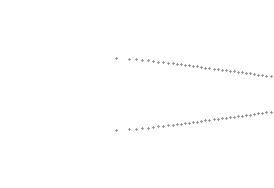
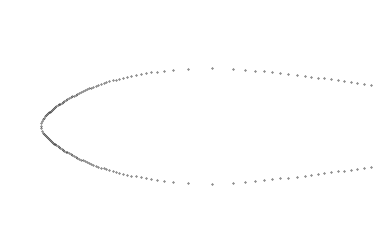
part: (46, 70) -> (99, 87), added

